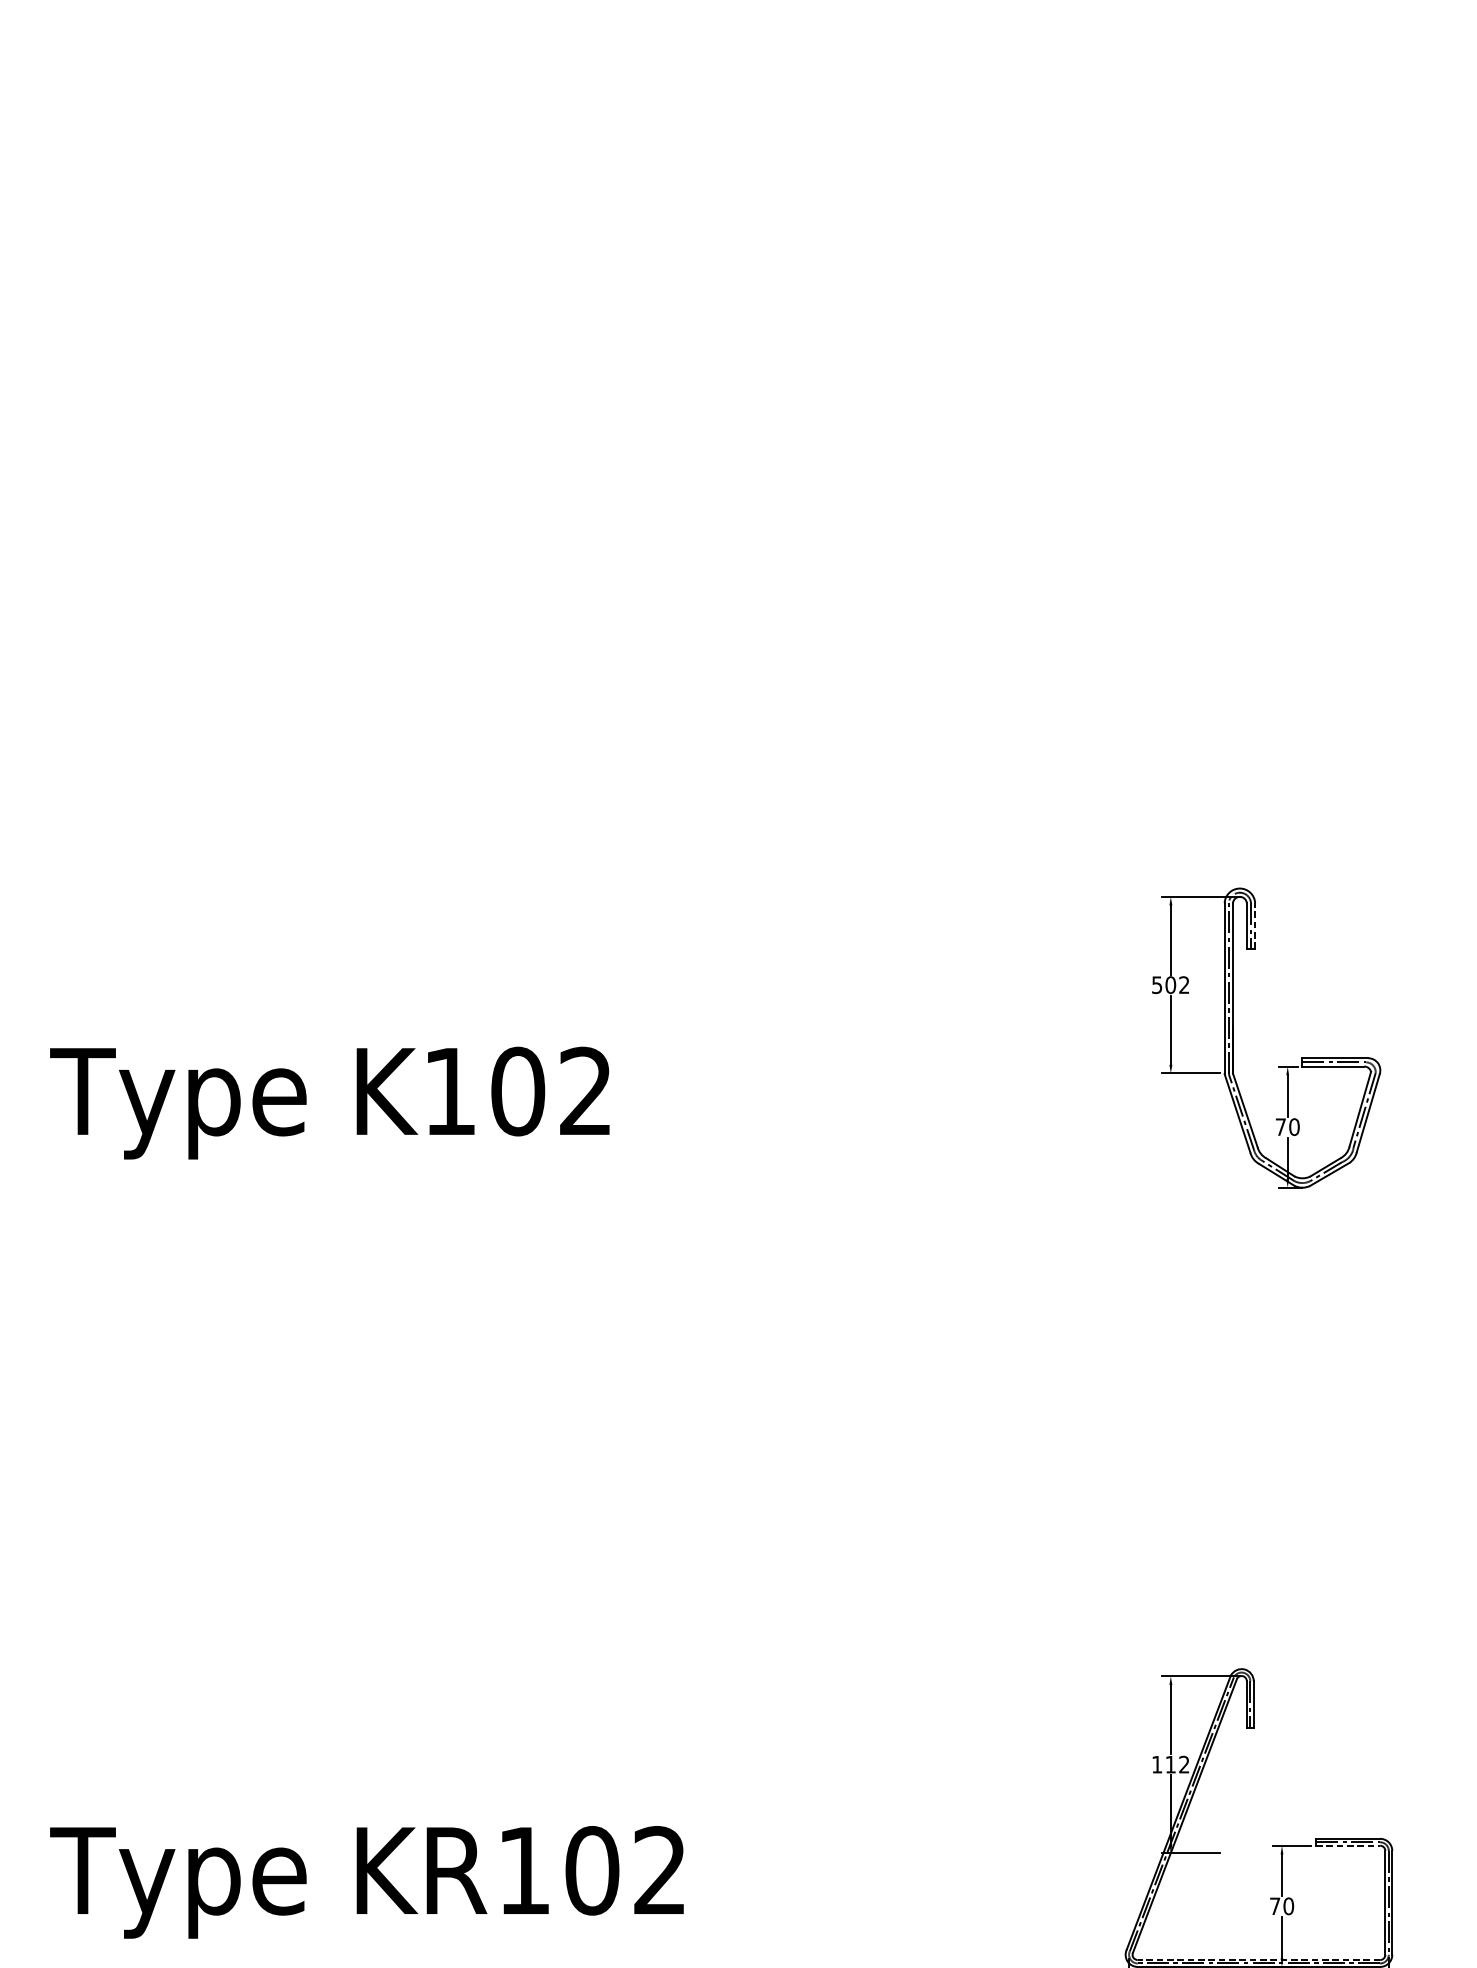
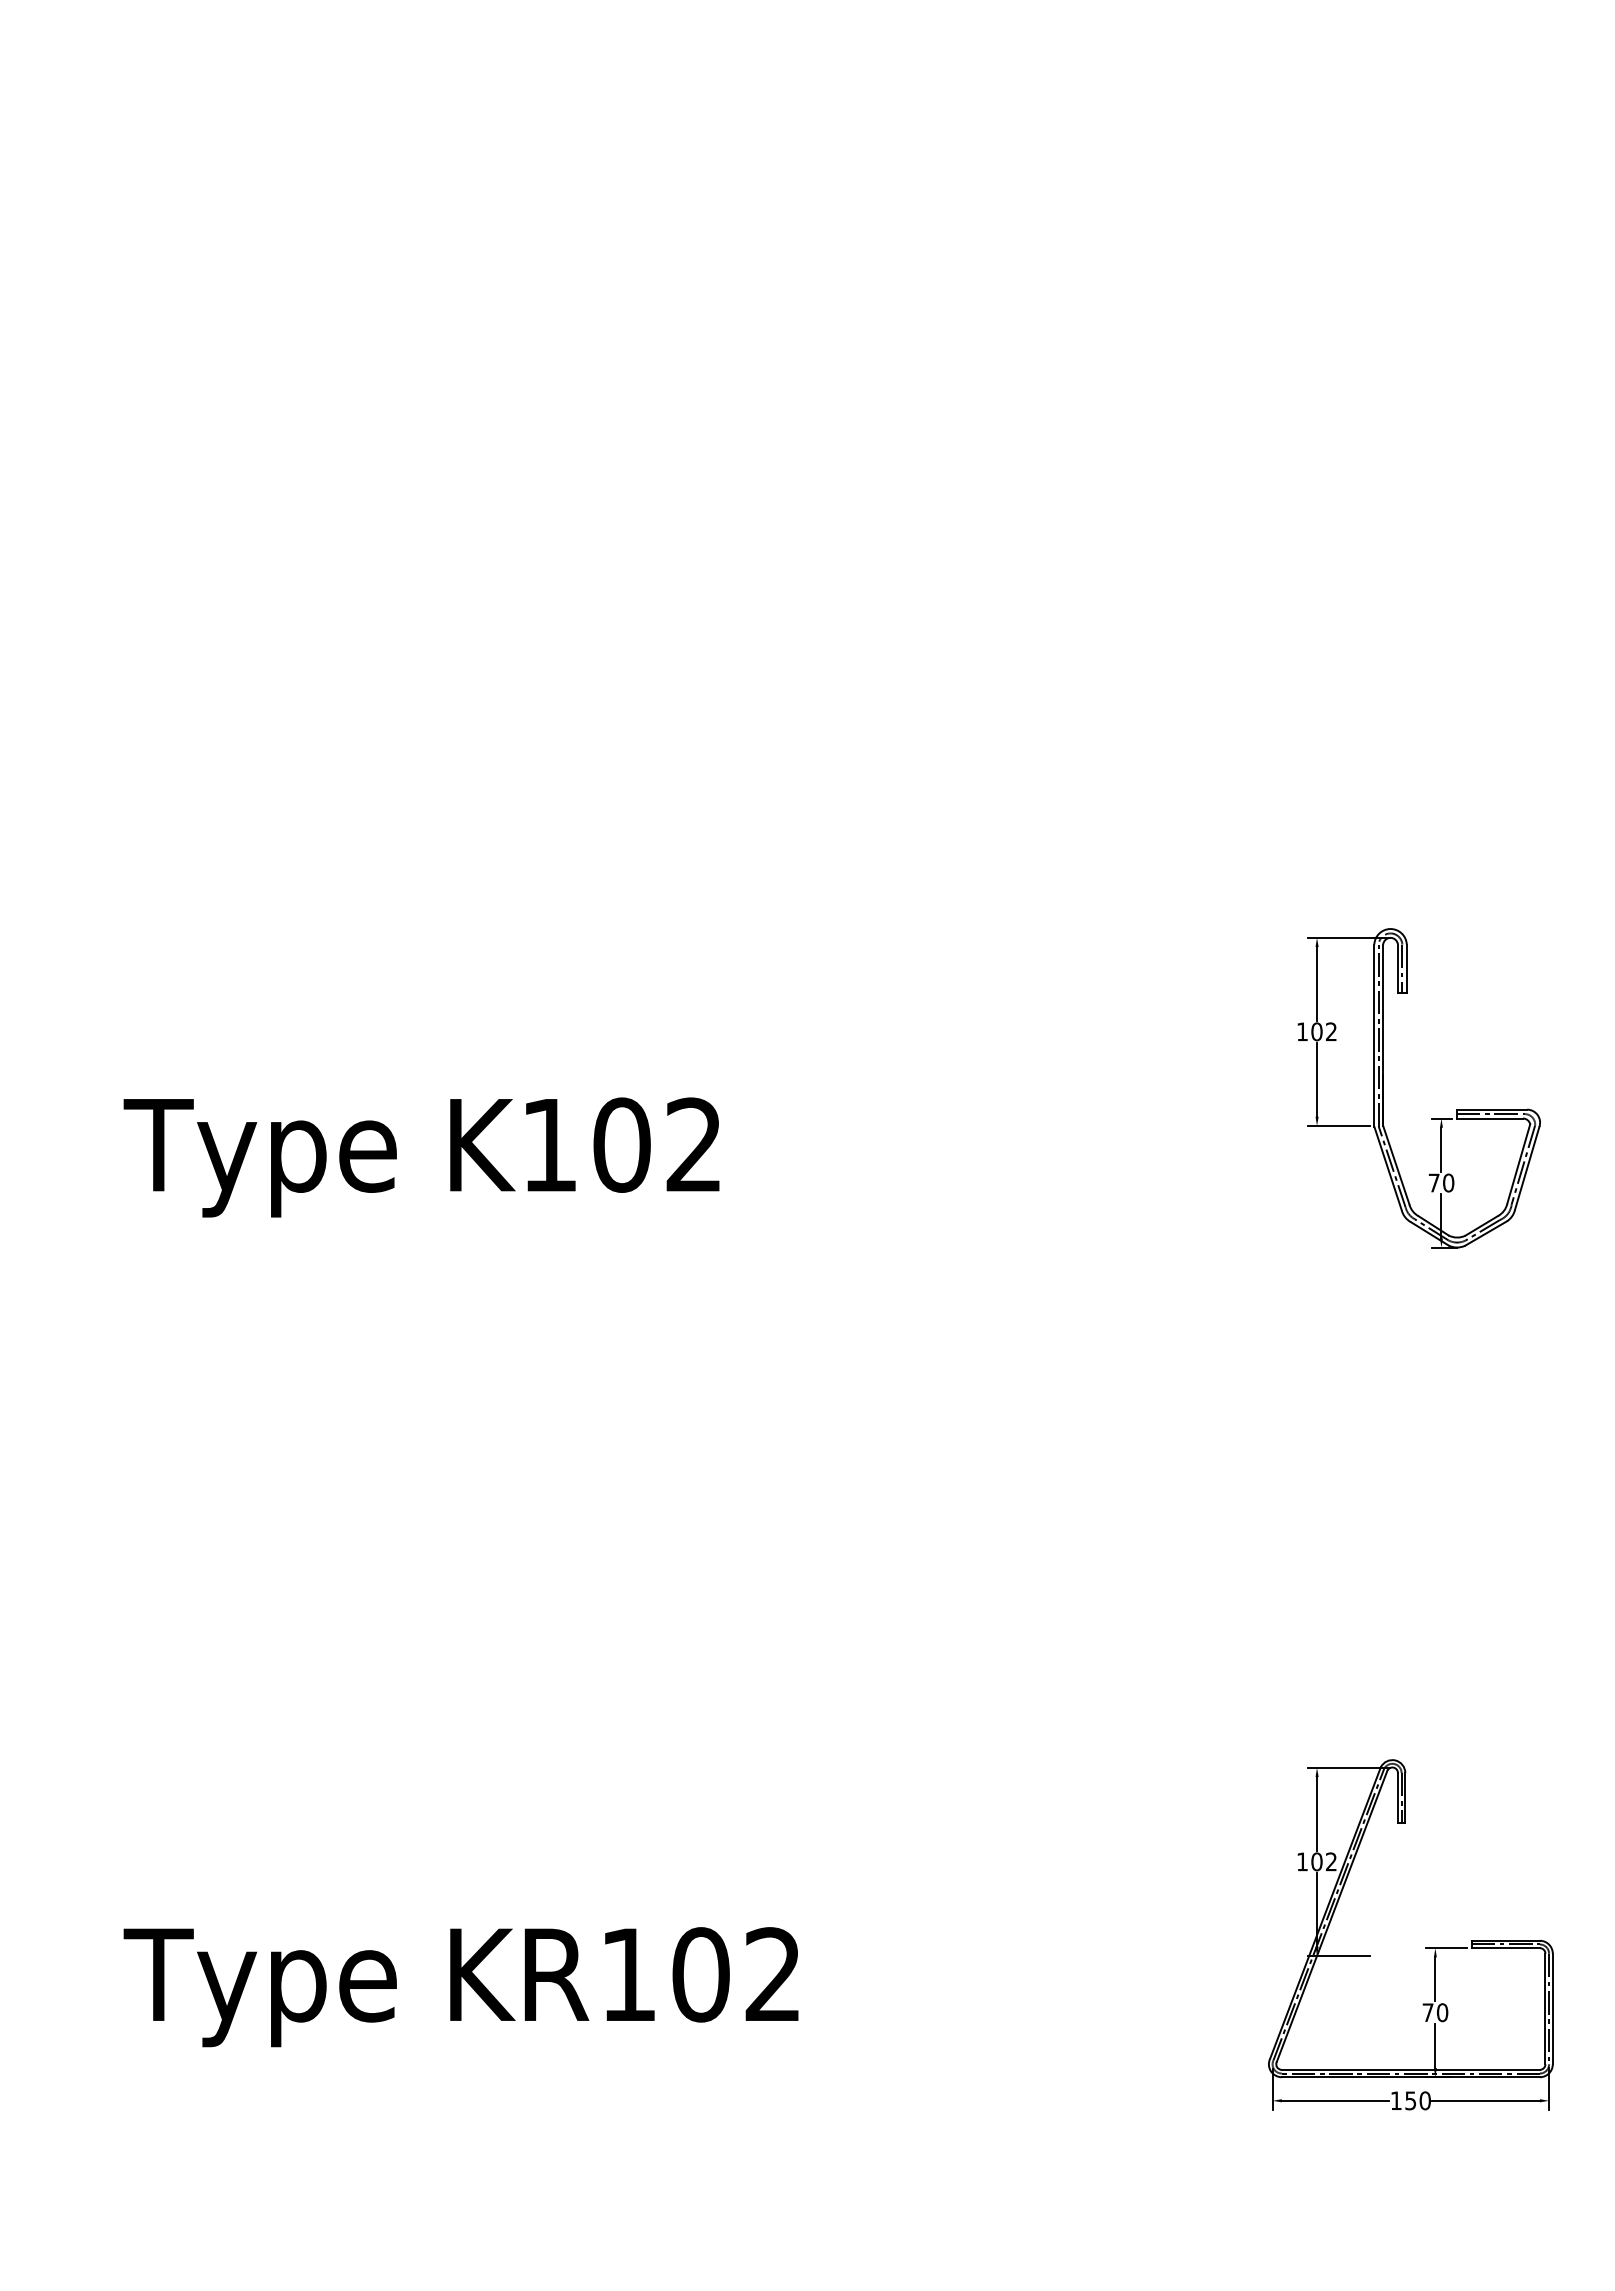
line: (1254, 925) -> (1406, 968), dashed -> solid
text: (1157, 984) -> (1302, 1031), 502 -> 102
text: (1170, 1764) -> (1316, 1861), 112 -> 102
line: (1348, 1846) -> (1506, 1948), dashed -> solid
line: (1258, 1959) -> (1410, 2069), dashed -> solid

